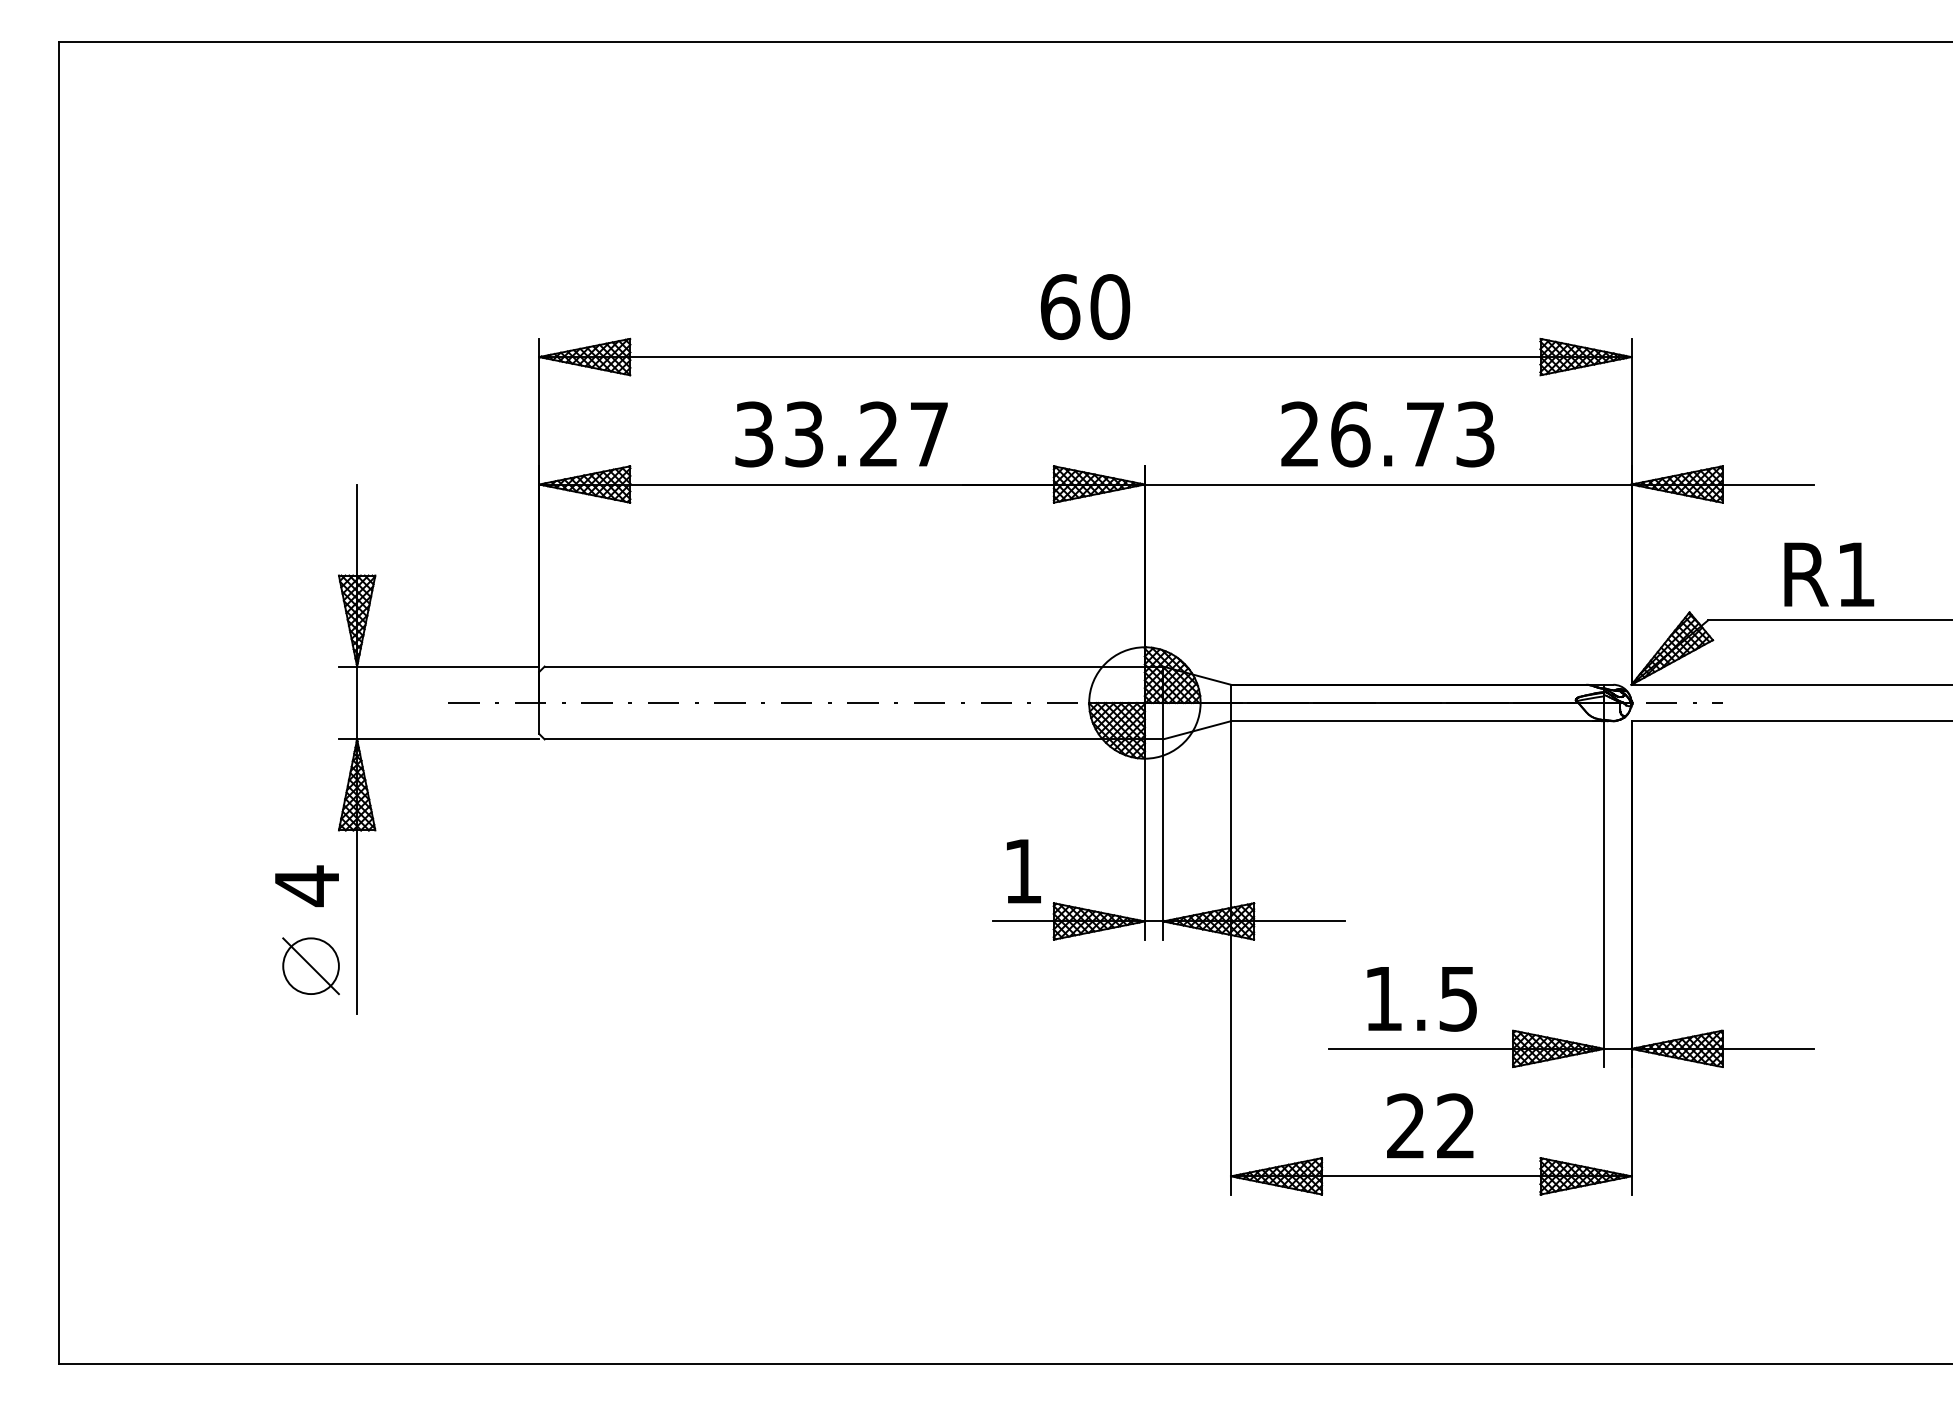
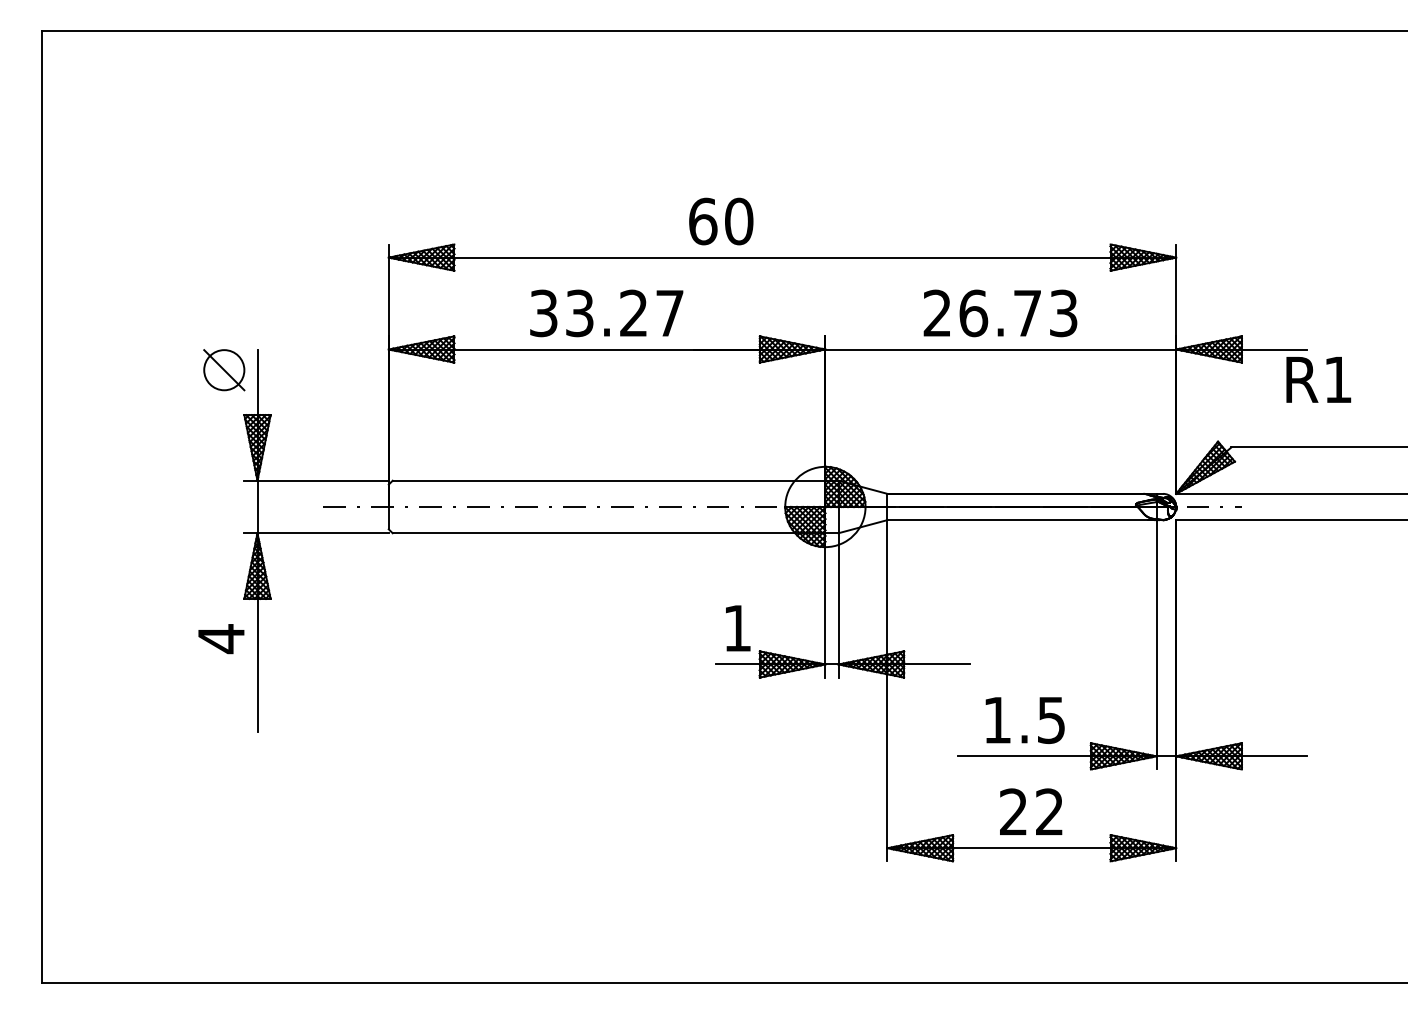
text: (1085, 306) -> (721, 221), moved
text: (1829, 574) -> (1318, 379), moved
part: (310, 966) -> (223, 370), moved

